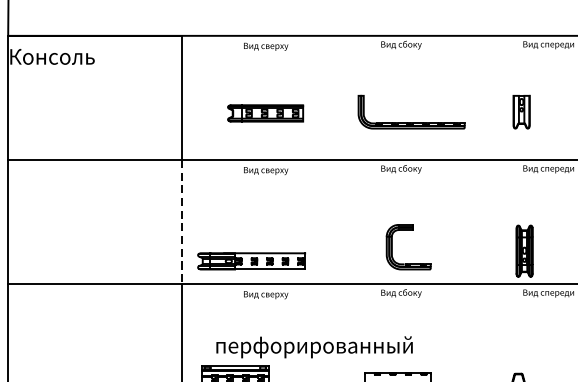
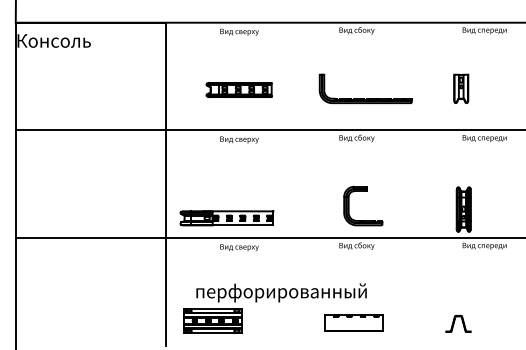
line: (181, 222) -> (166, 184), dashed -> solid

